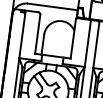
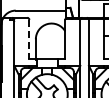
line: (37, 34) -> (29, 39), solid -> dashed

